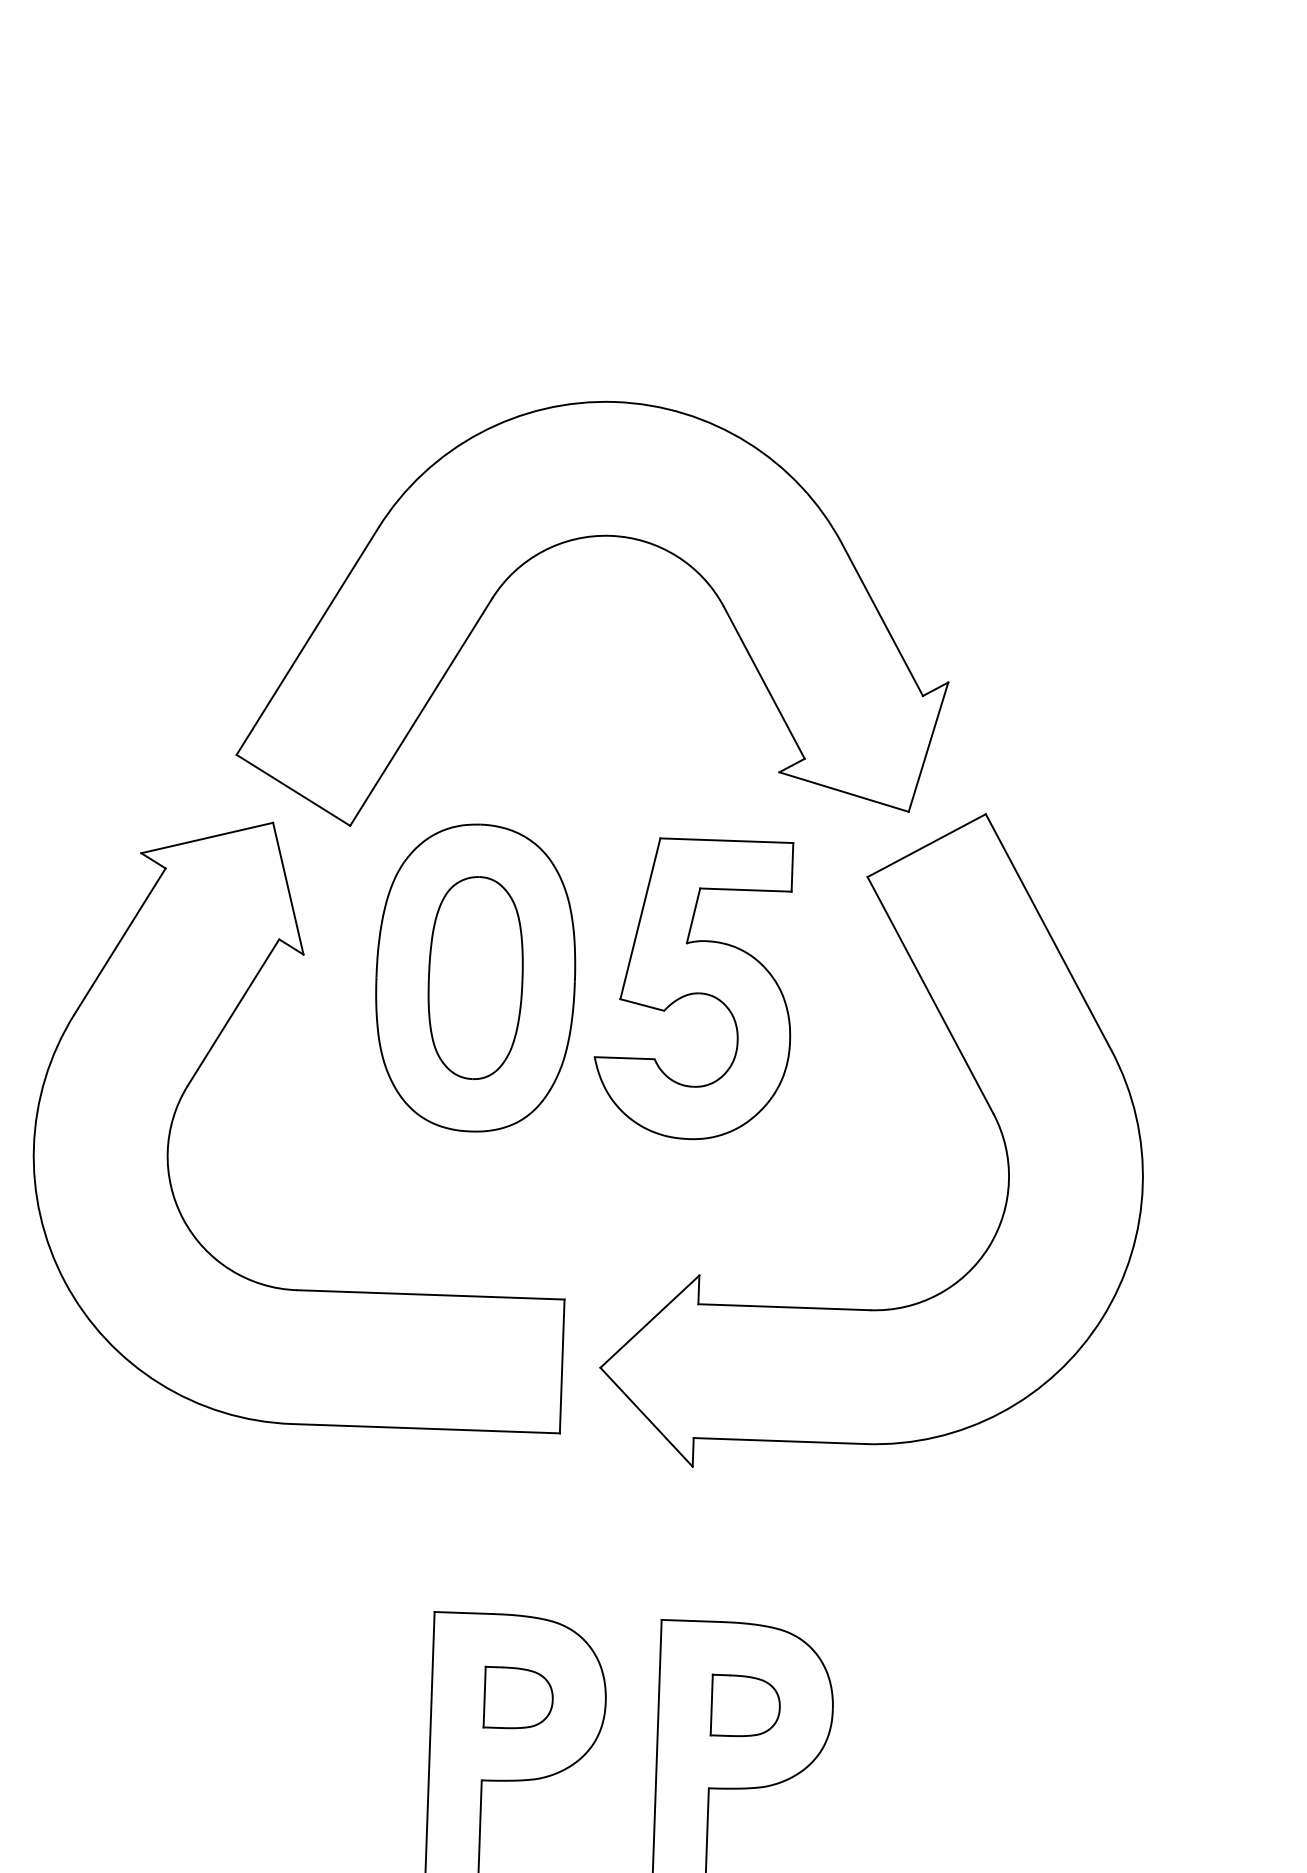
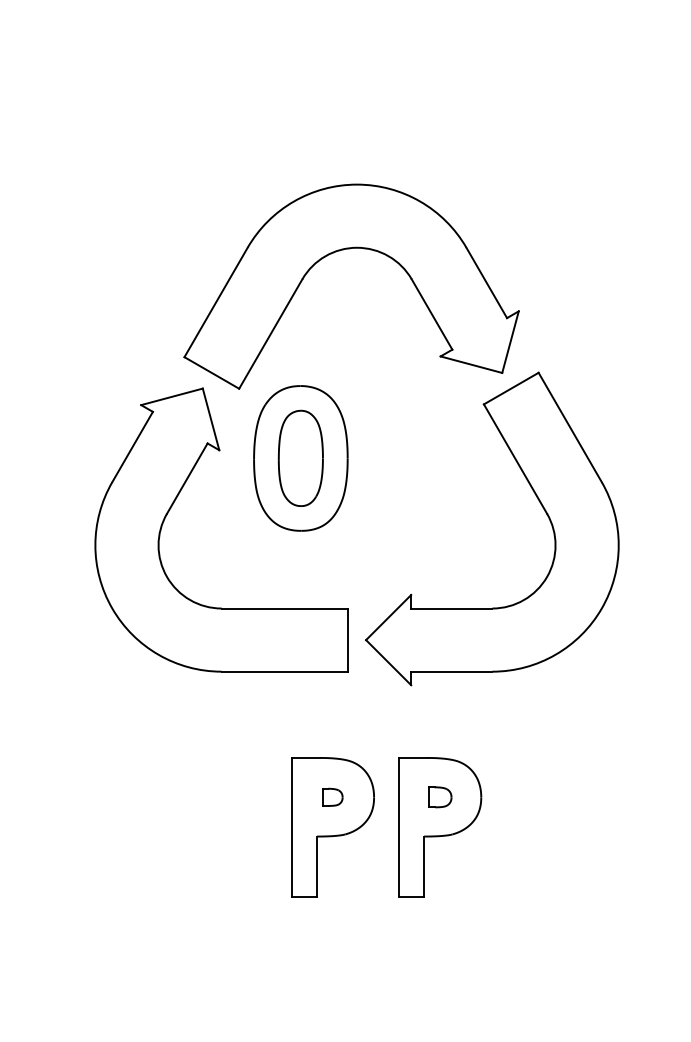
part: (693, 987) -> (403, 459), removed
part: (517, 1698) -> (332, 797), size x0.6
part: (746, 1706) -> (440, 797), size x0.7

